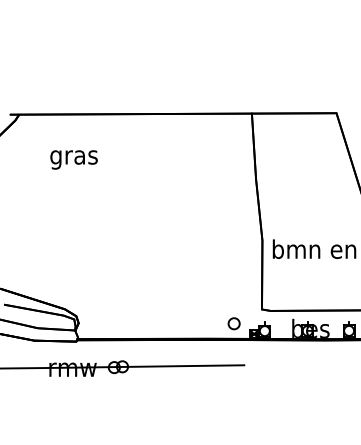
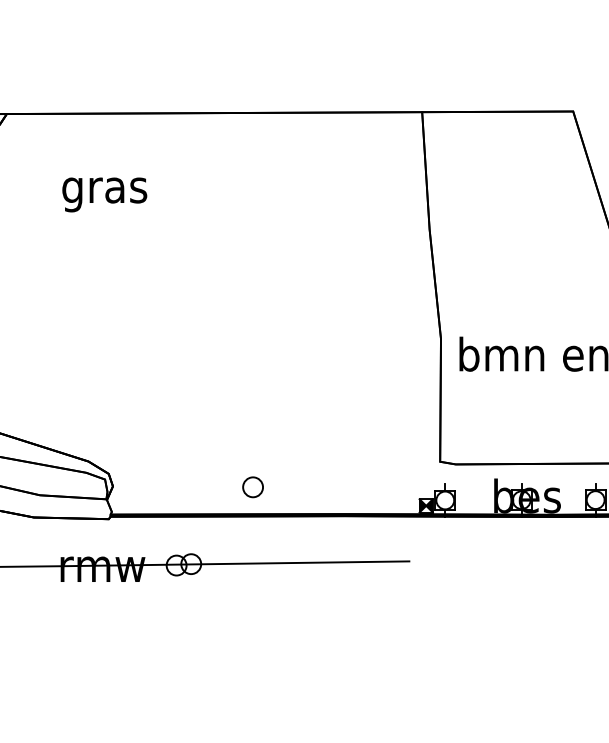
part: (233, 323) -> (251, 486), moved

